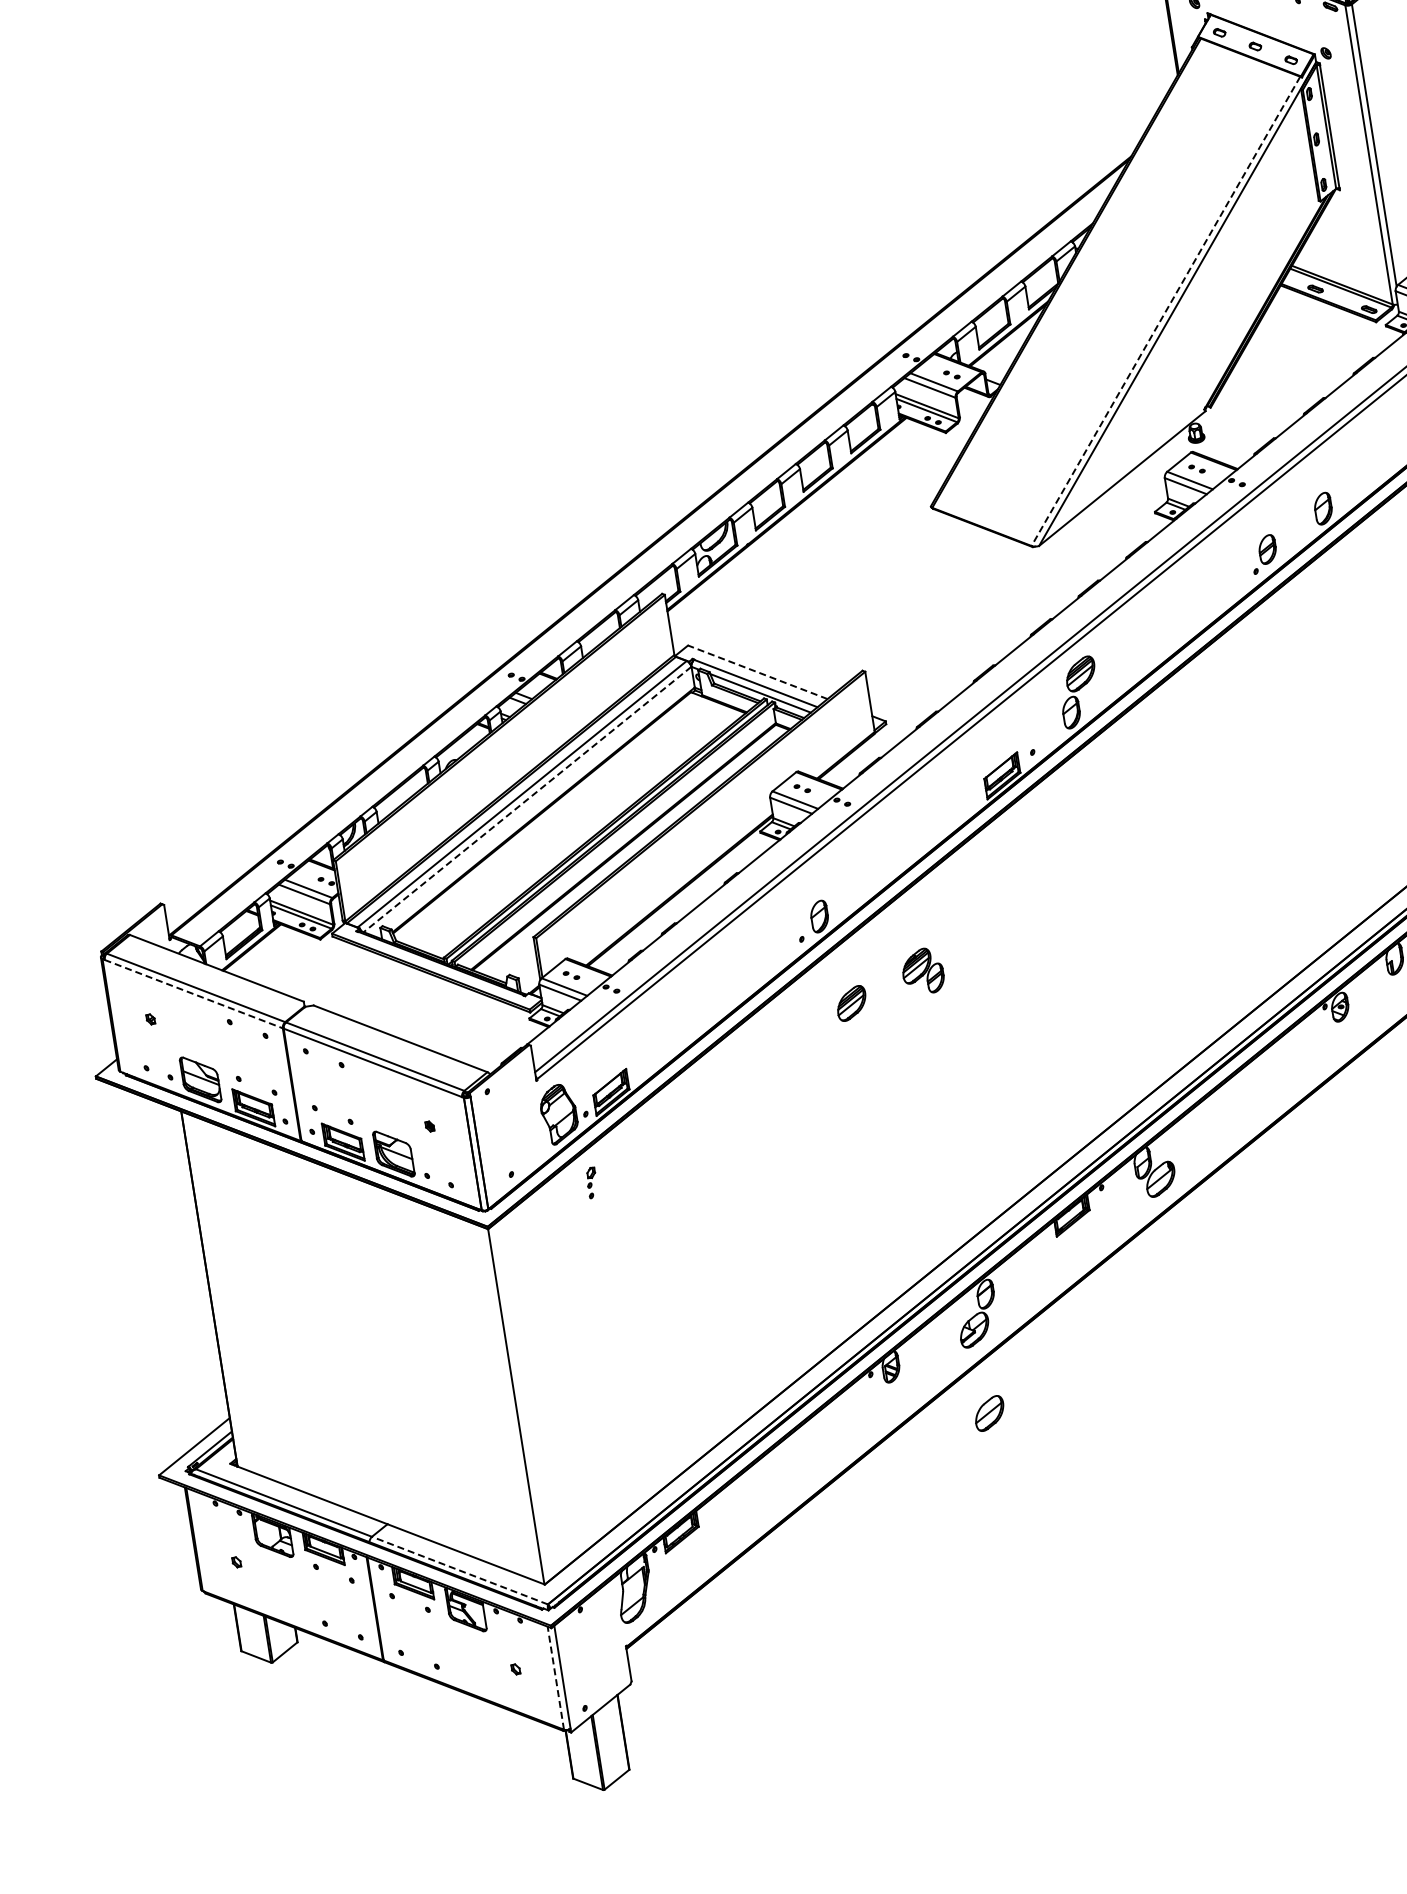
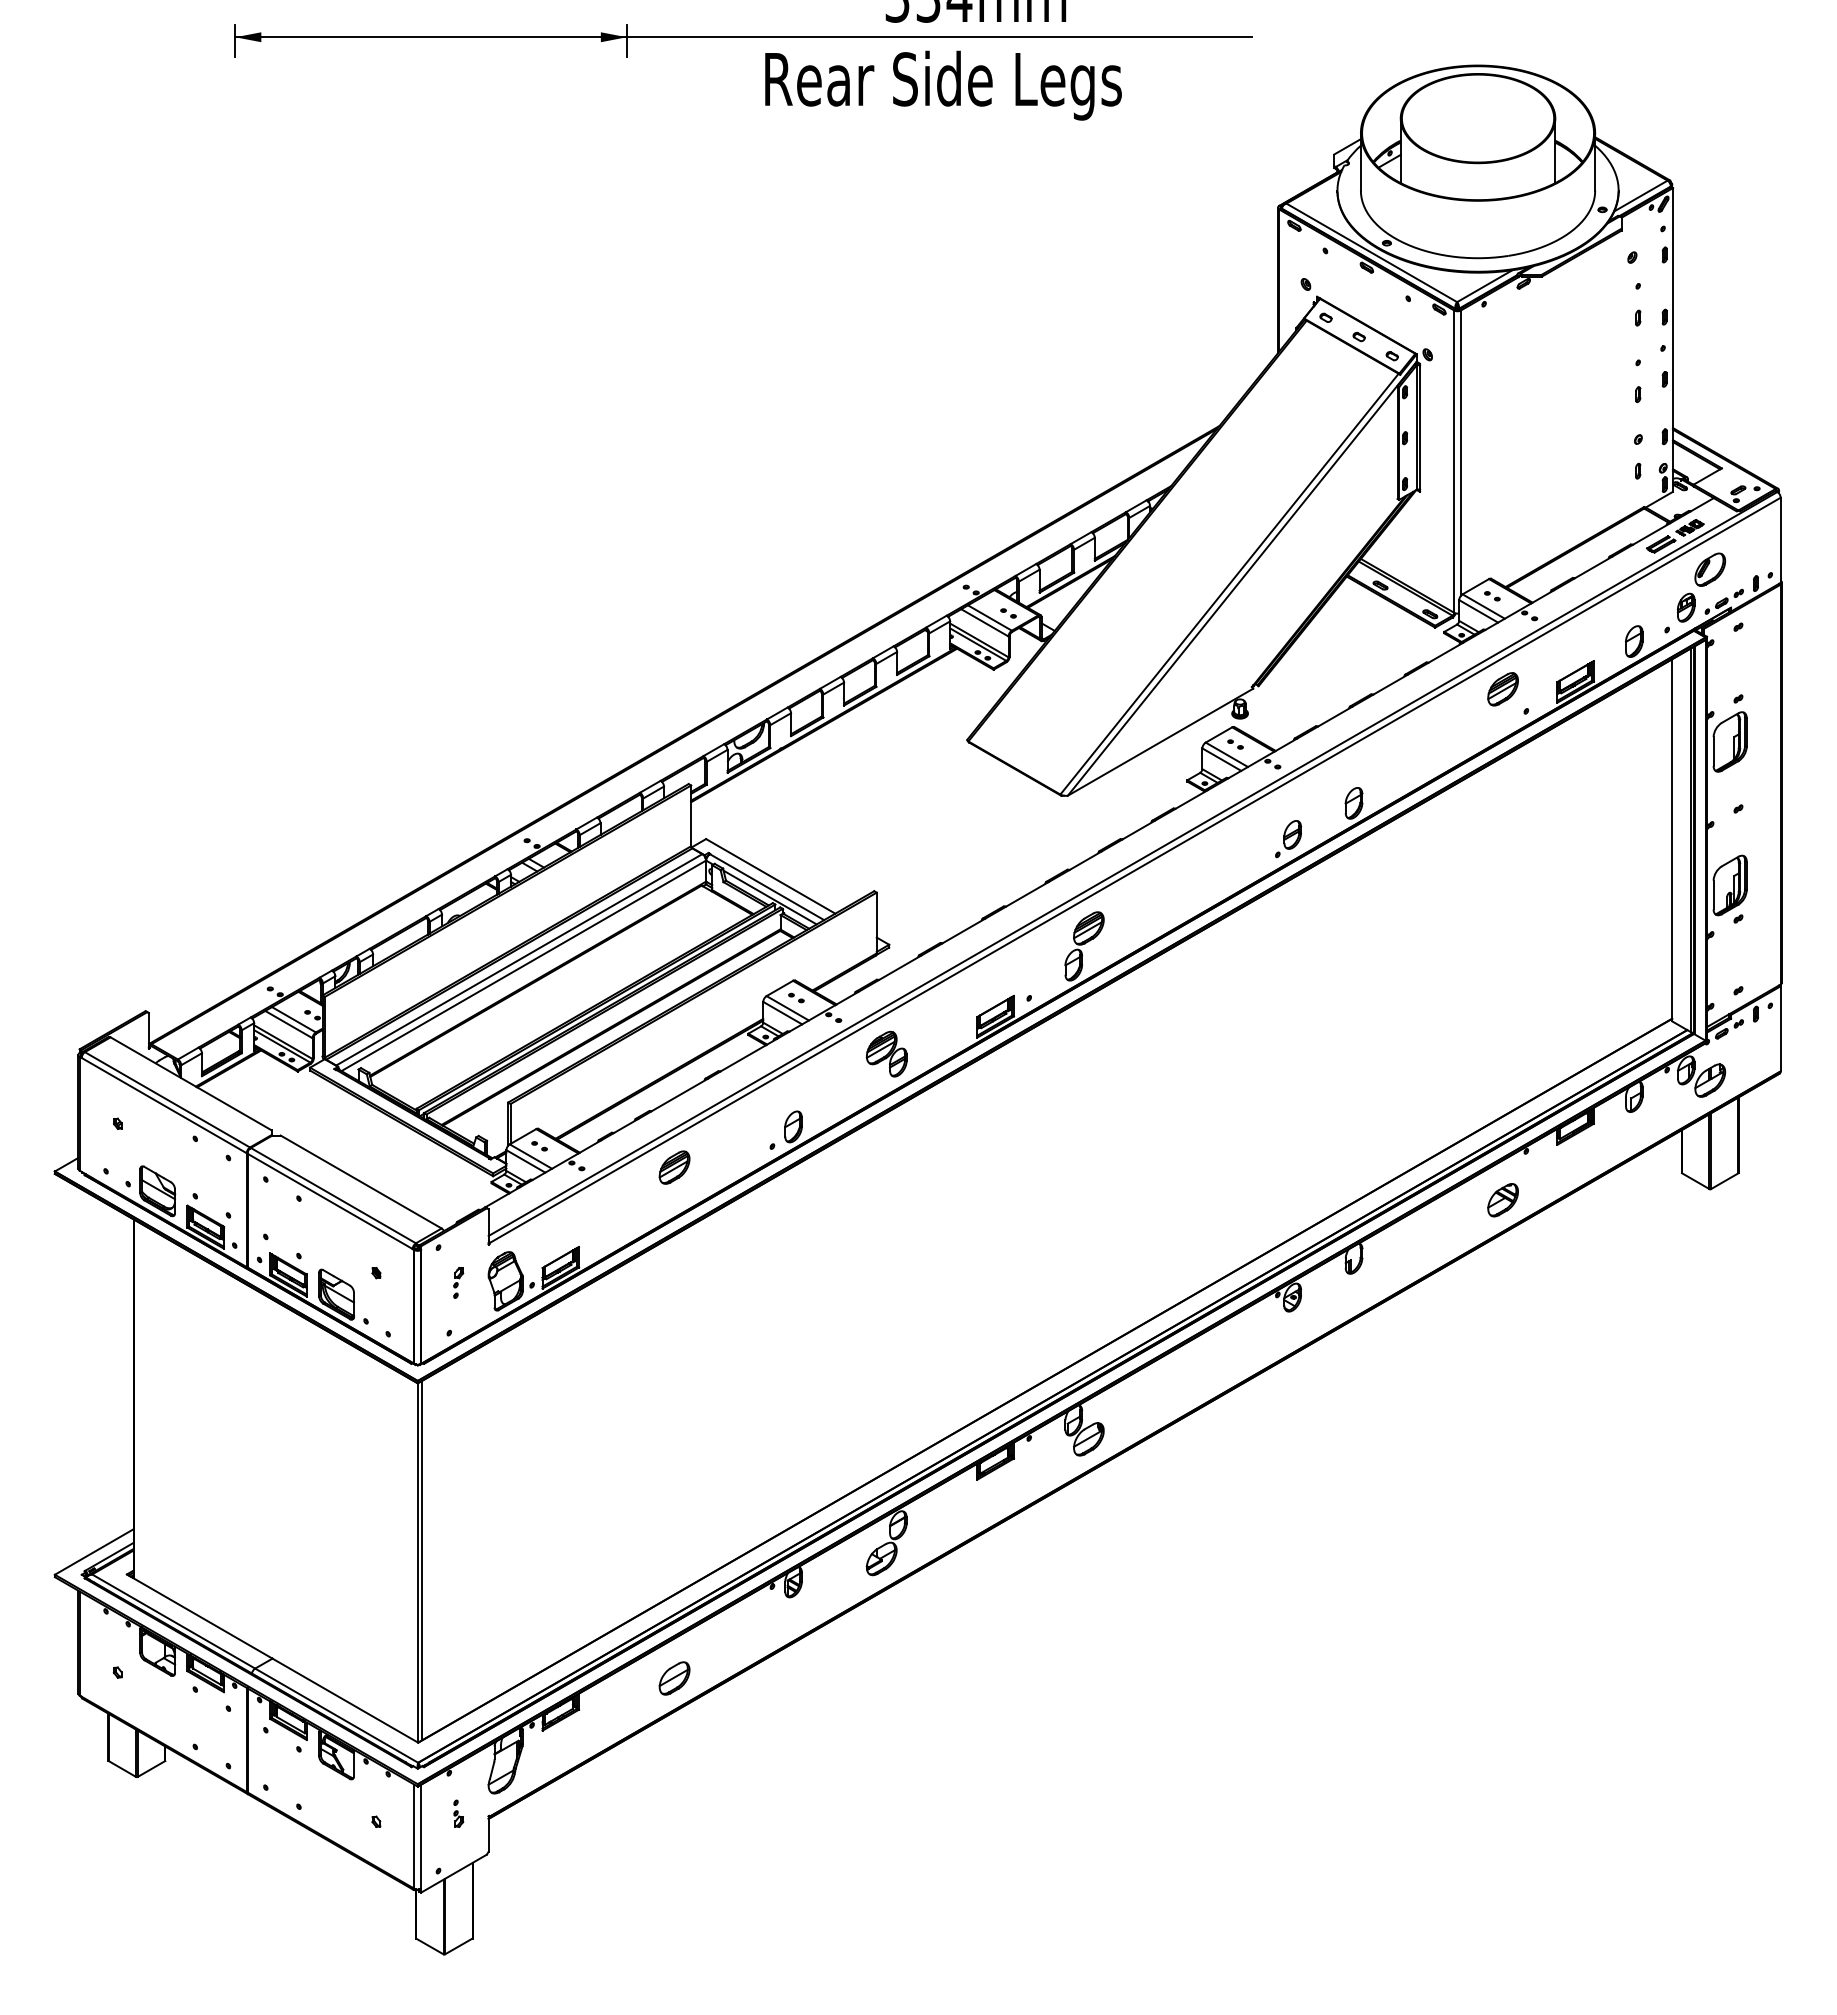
line: (1165, 311) -> (1229, 584), dashed -> solid
line: (757, 672) -> (770, 876), dashed -> solid
line: (527, 800) -> (523, 966), dashed -> solid
part: (922, 970) -> (886, 1053), moved
line: (194, 993) -> (164, 1105), dashed -> solid
part: (851, 1003) -> (674, 1167), moved
part: (591, 1182) -> (458, 1282), moved
line: (519, 1403) -> (421, 1560), added
part: (989, 1413) -> (674, 1678), moved
line: (459, 1570) -> (336, 1715), dashed -> solid
part: (595, 1648) -> (458, 1813), added
line: (555, 1677) -> (414, 1836), dashed -> solid

